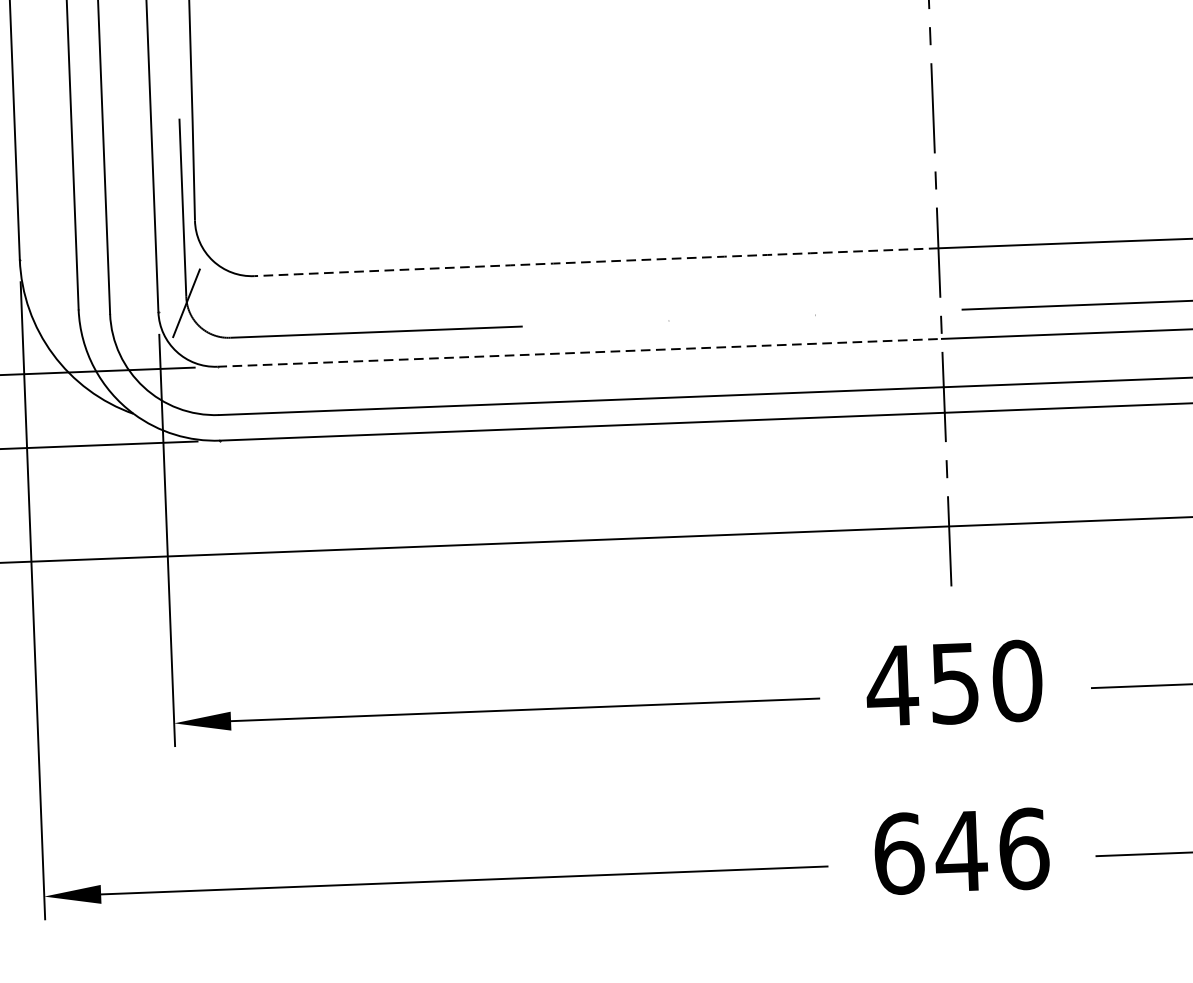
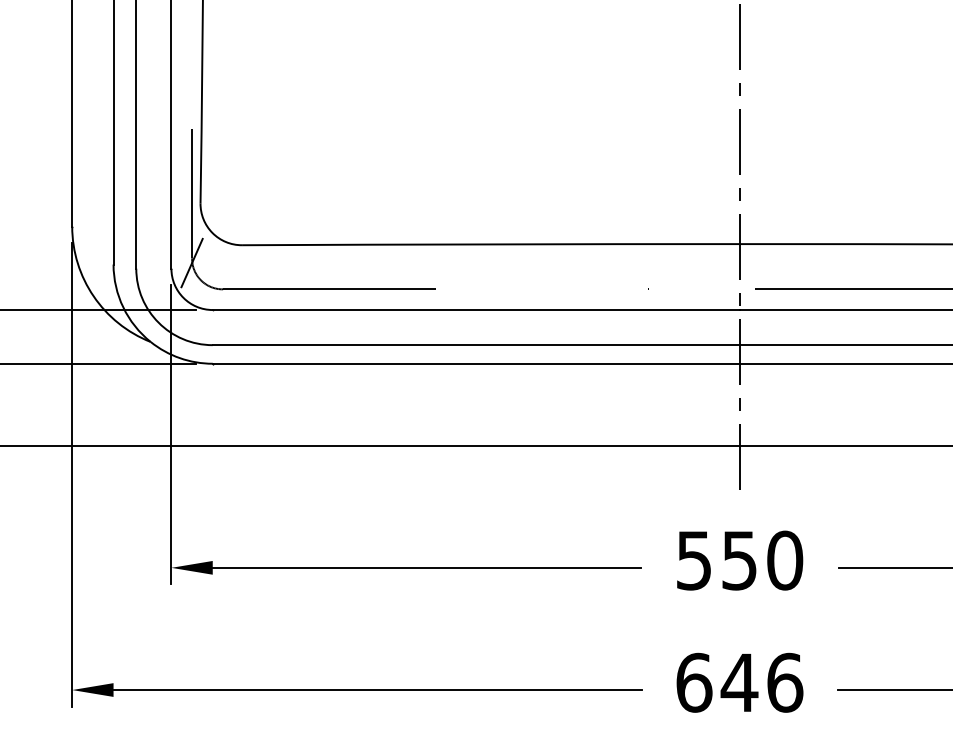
arc: (595, 262) -> (490, 244), dashed -> solid
line: (580, 353) -> (476, 310), dashed -> solid
text: (892, 685) -> (694, 560), 450 -> 550

